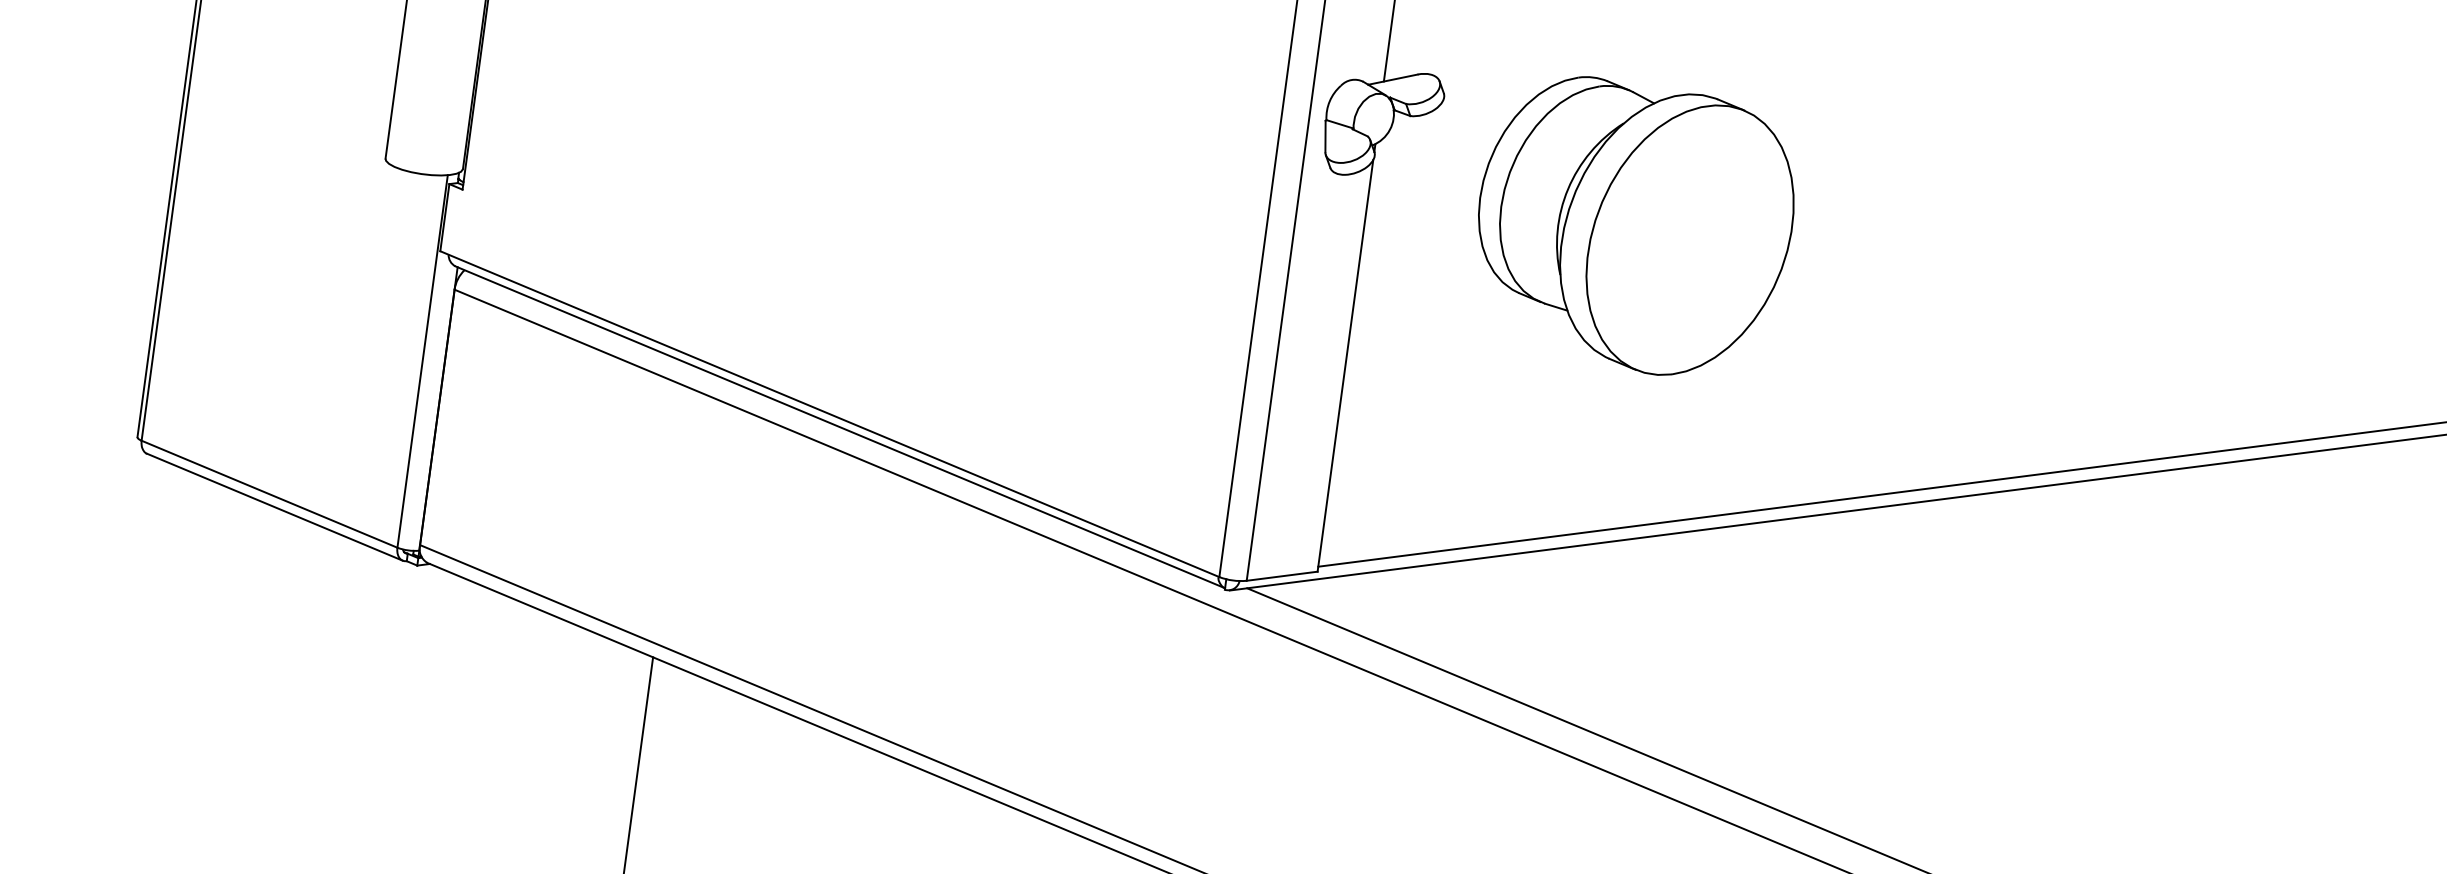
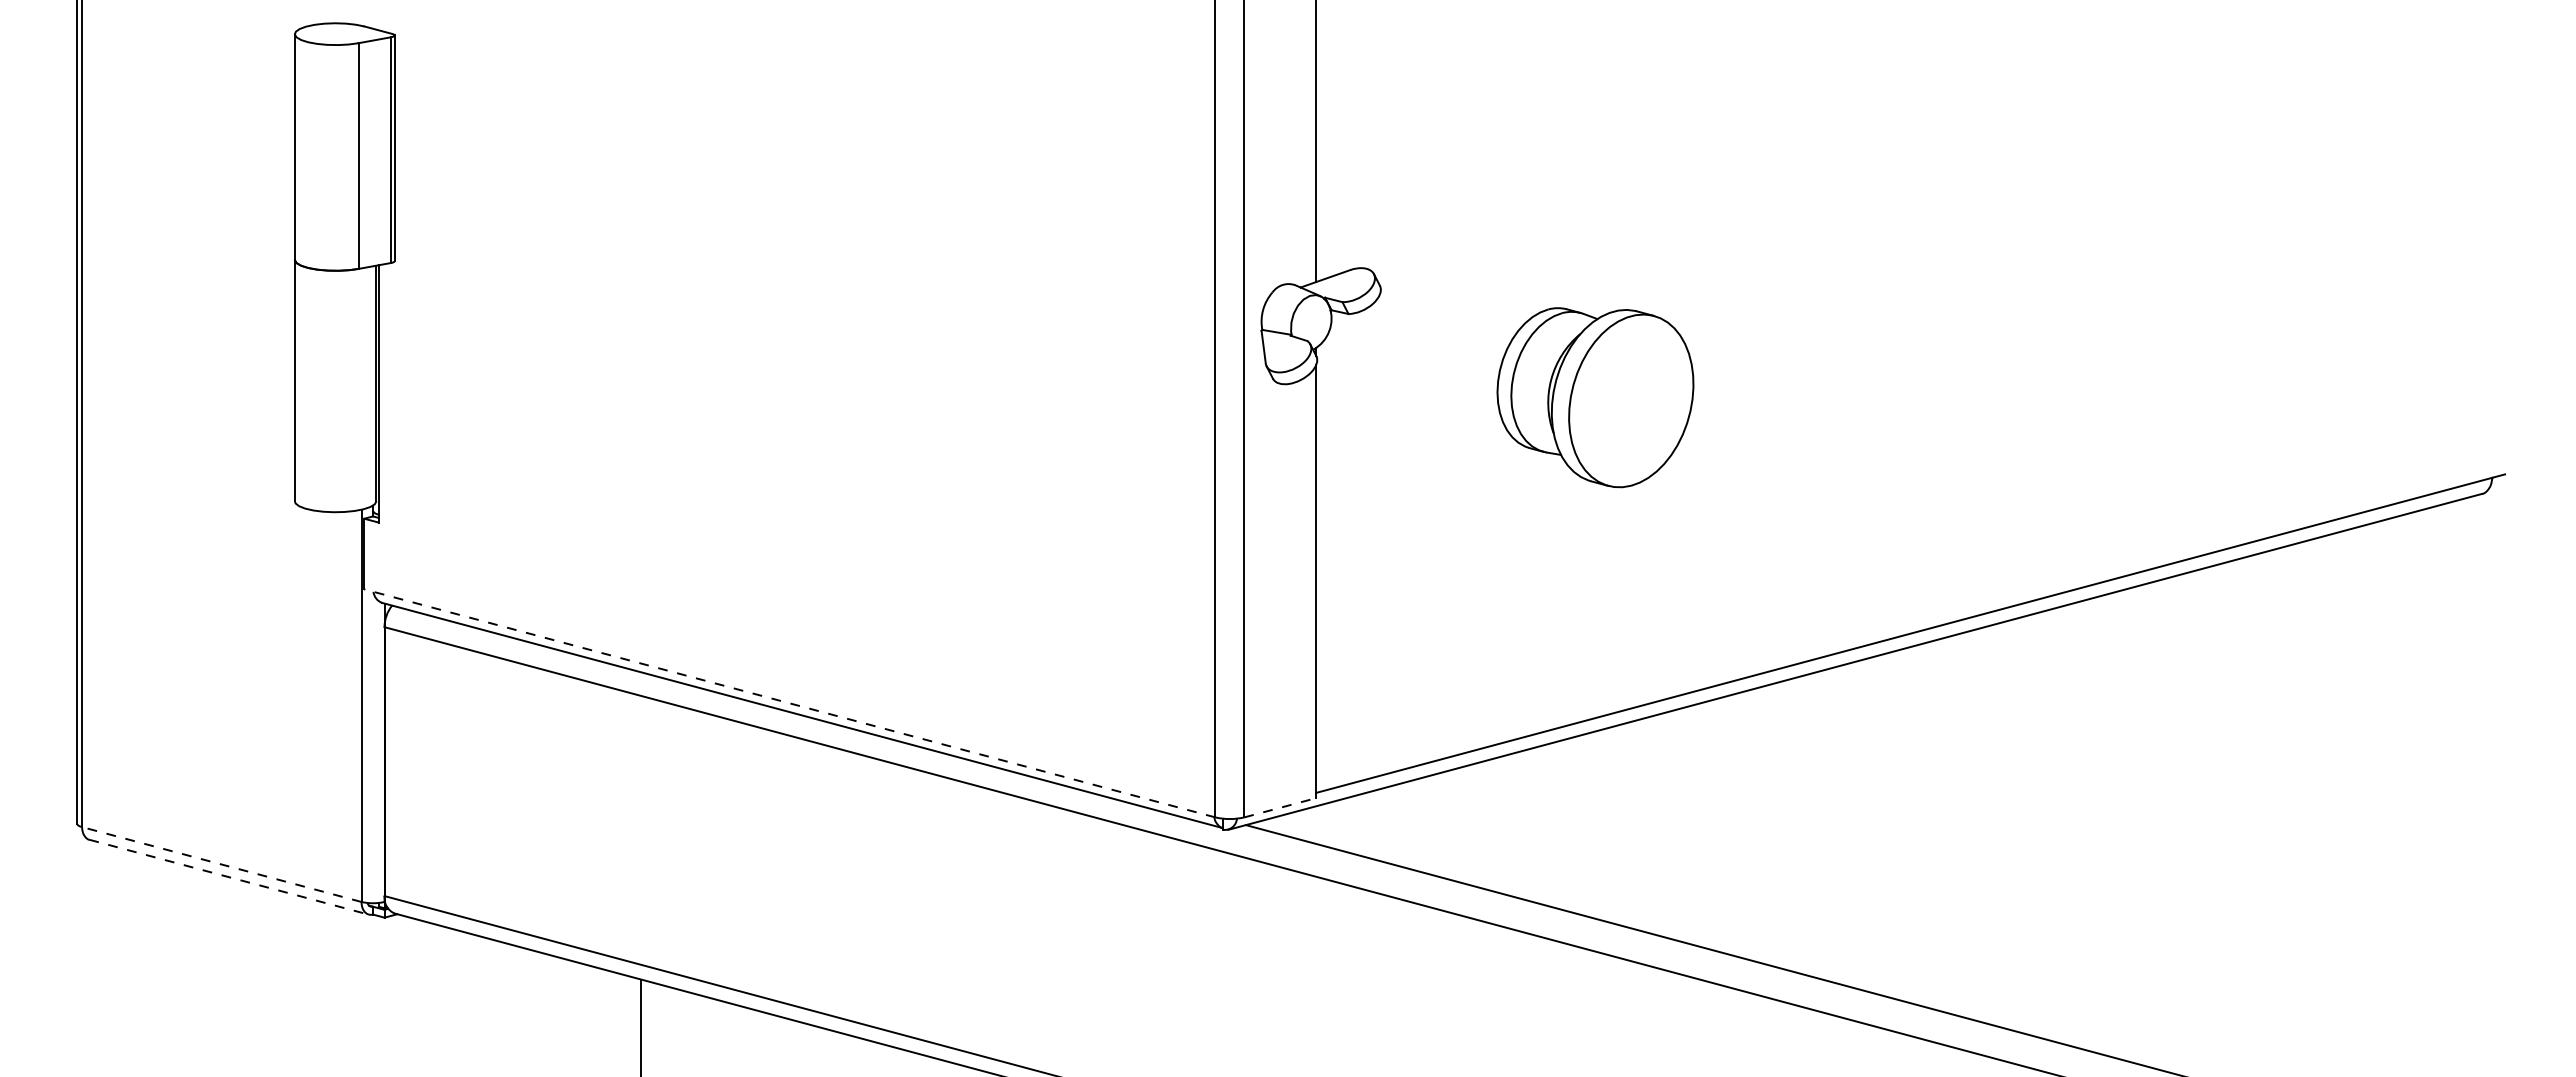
part: (1634, 227) -> (1595, 397), size x0.6
line: (829, 414) -> (789, 703), solid -> dashed
line: (269, 494) -> (221, 864), solid -> dashed
line: (275, 507) -> (229, 877), solid -> dashed
line: (1282, 576) -> (1280, 807), solid -> dashed

